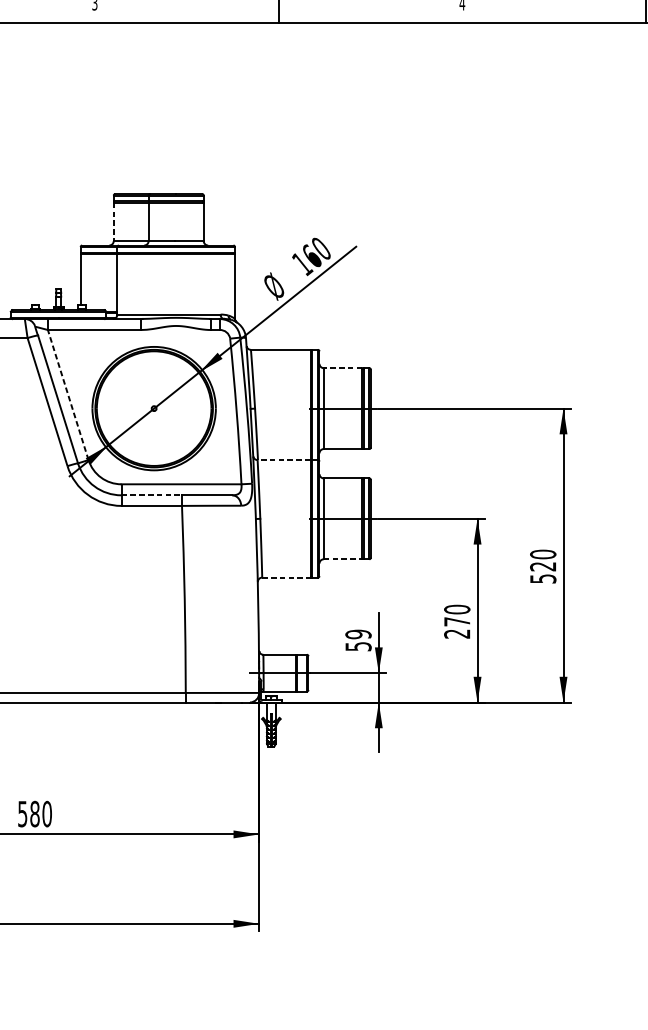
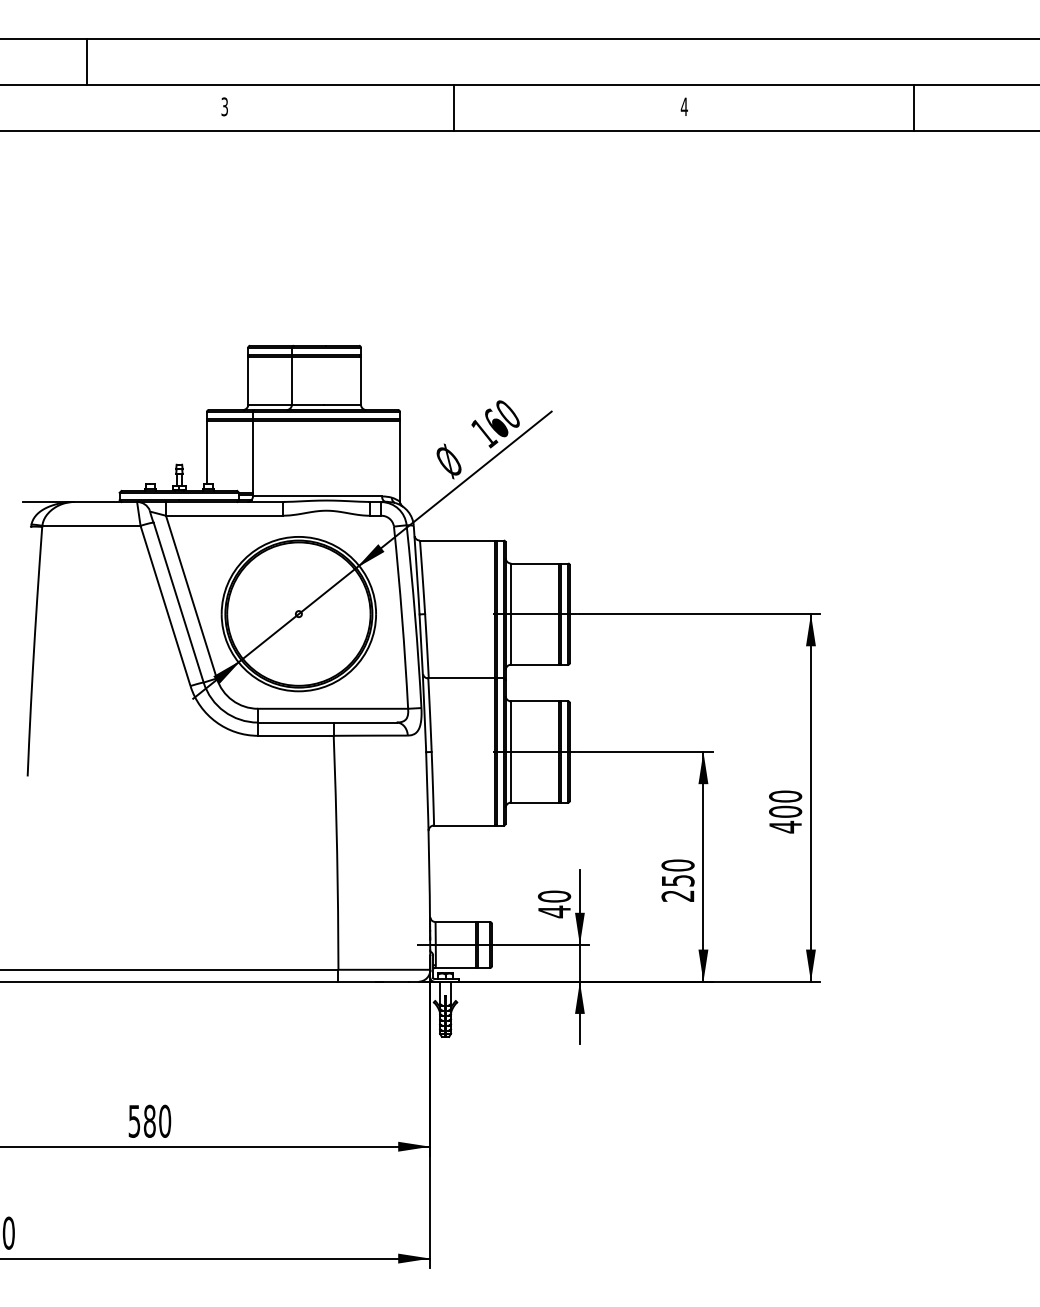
line: (113, 221) -> (248, 380), dashed -> solid
line: (343, 368) -> (535, 563), dashed -> solid
line: (68, 394) -> (191, 596), dashed -> solid
line: (283, 460) -> (460, 678), dashed -> solid
line: (151, 495) -> (295, 722), dashed -> solid
line: (343, 559) -> (535, 802), dashed -> solid
text: (543, 572) -> (785, 819), 520 -> 400
line: (286, 577) -> (464, 825), dashed -> solid
text: (457, 621) -> (678, 880), 270 -> 250
text: (358, 640) -> (554, 904), 59 -> 40

